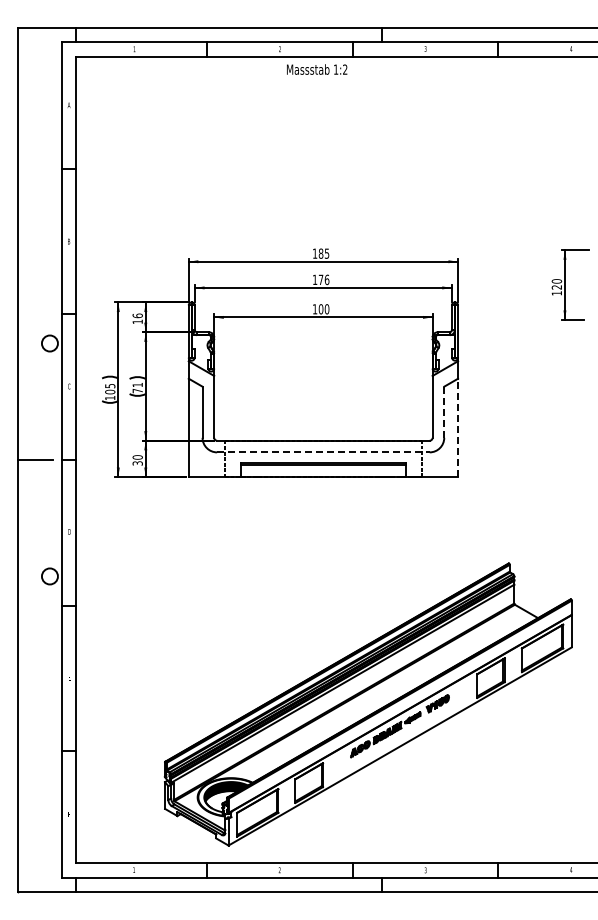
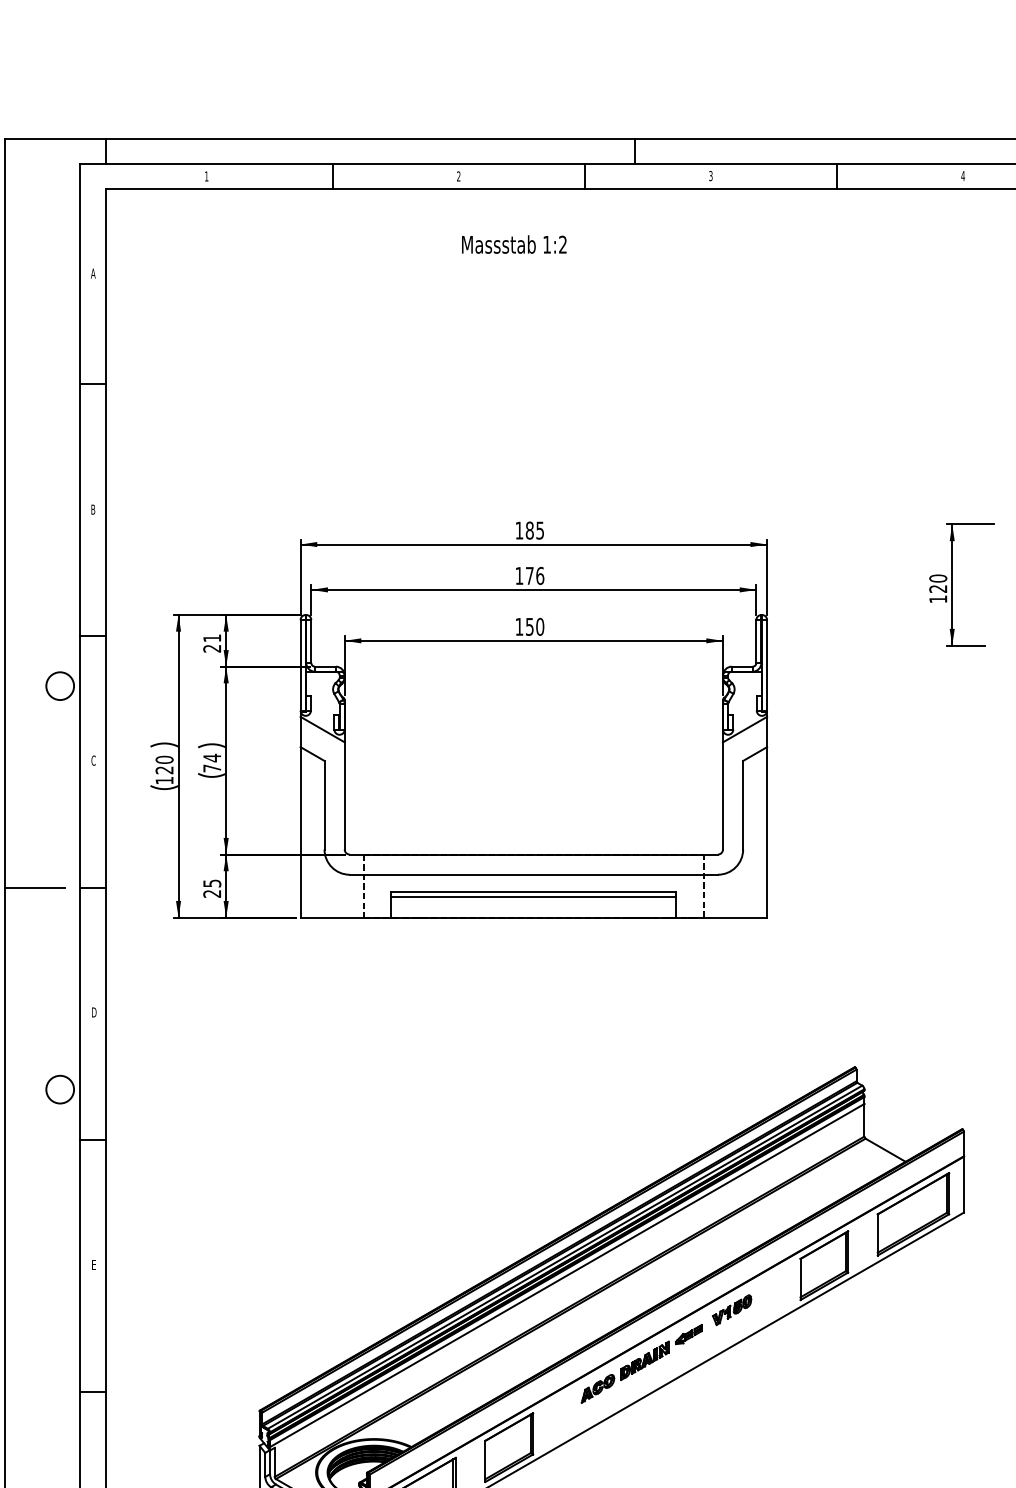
text: (317, 69) -> (514, 244), moved
text: (320, 309) -> (528, 627), 100 -> 150
text: (137, 318) -> (211, 642), 16 -> 21
text: (137, 384) -> (211, 757), 71 -> 74
text: (110, 388) -> (165, 764), 105 -> 120
line: (444, 412) -> (743, 805), dashed -> solid
line: (458, 427) -> (767, 831), dashed -> solid
line: (323, 452) -> (533, 874), dashed -> solid
text: (137, 460) -> (211, 888), 30 -> 25

